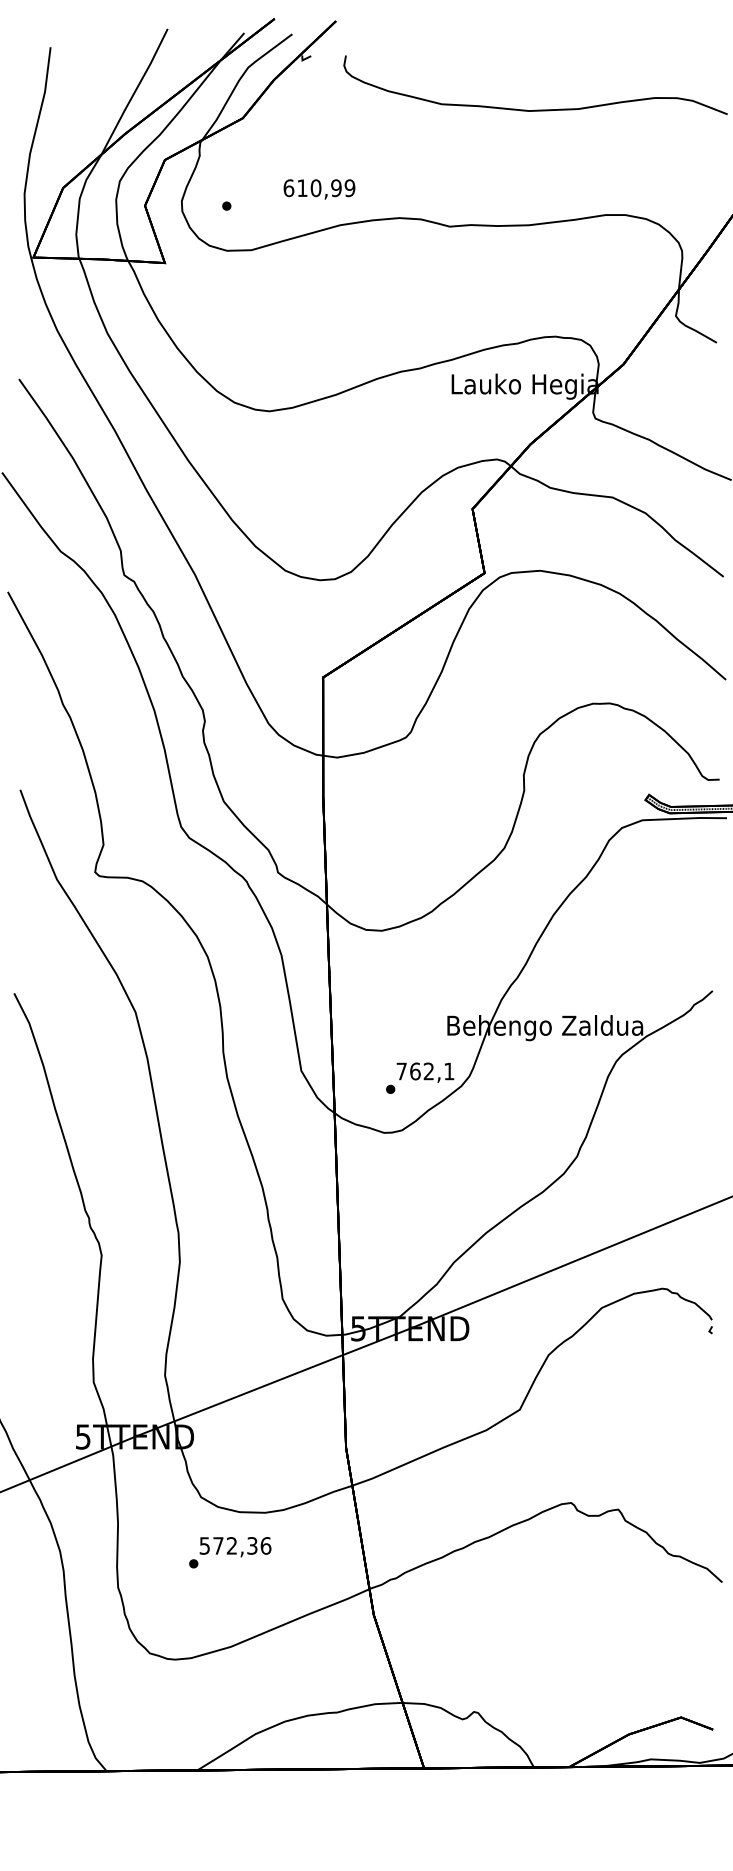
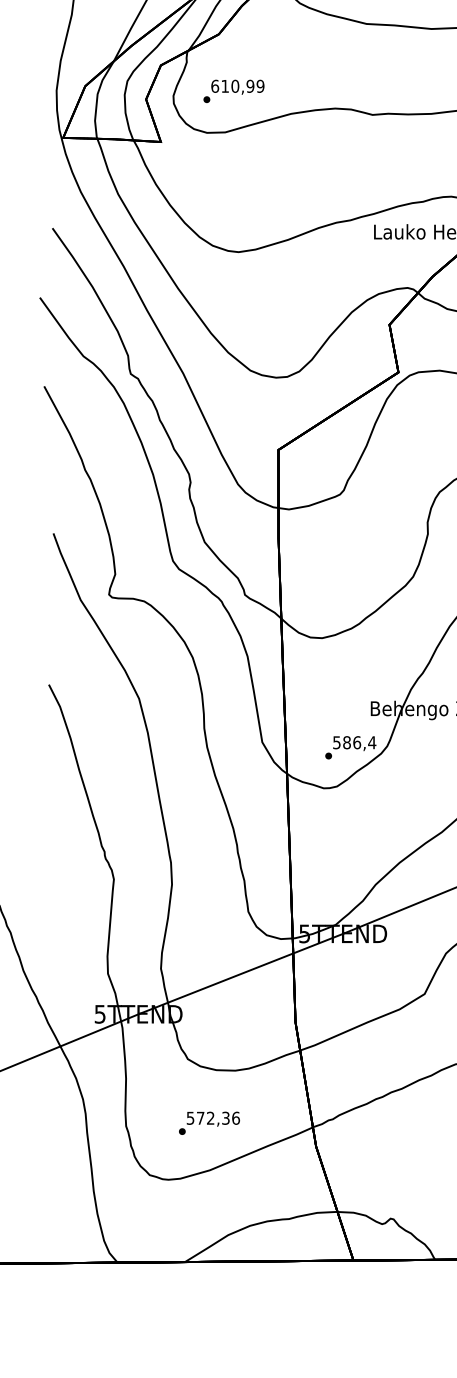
text: (319, 189) -> (237, 87), moved
text: (425, 1071) -> (354, 742), 762,1 -> 586,4
text: (230, 1552) -> (209, 1123), moved

